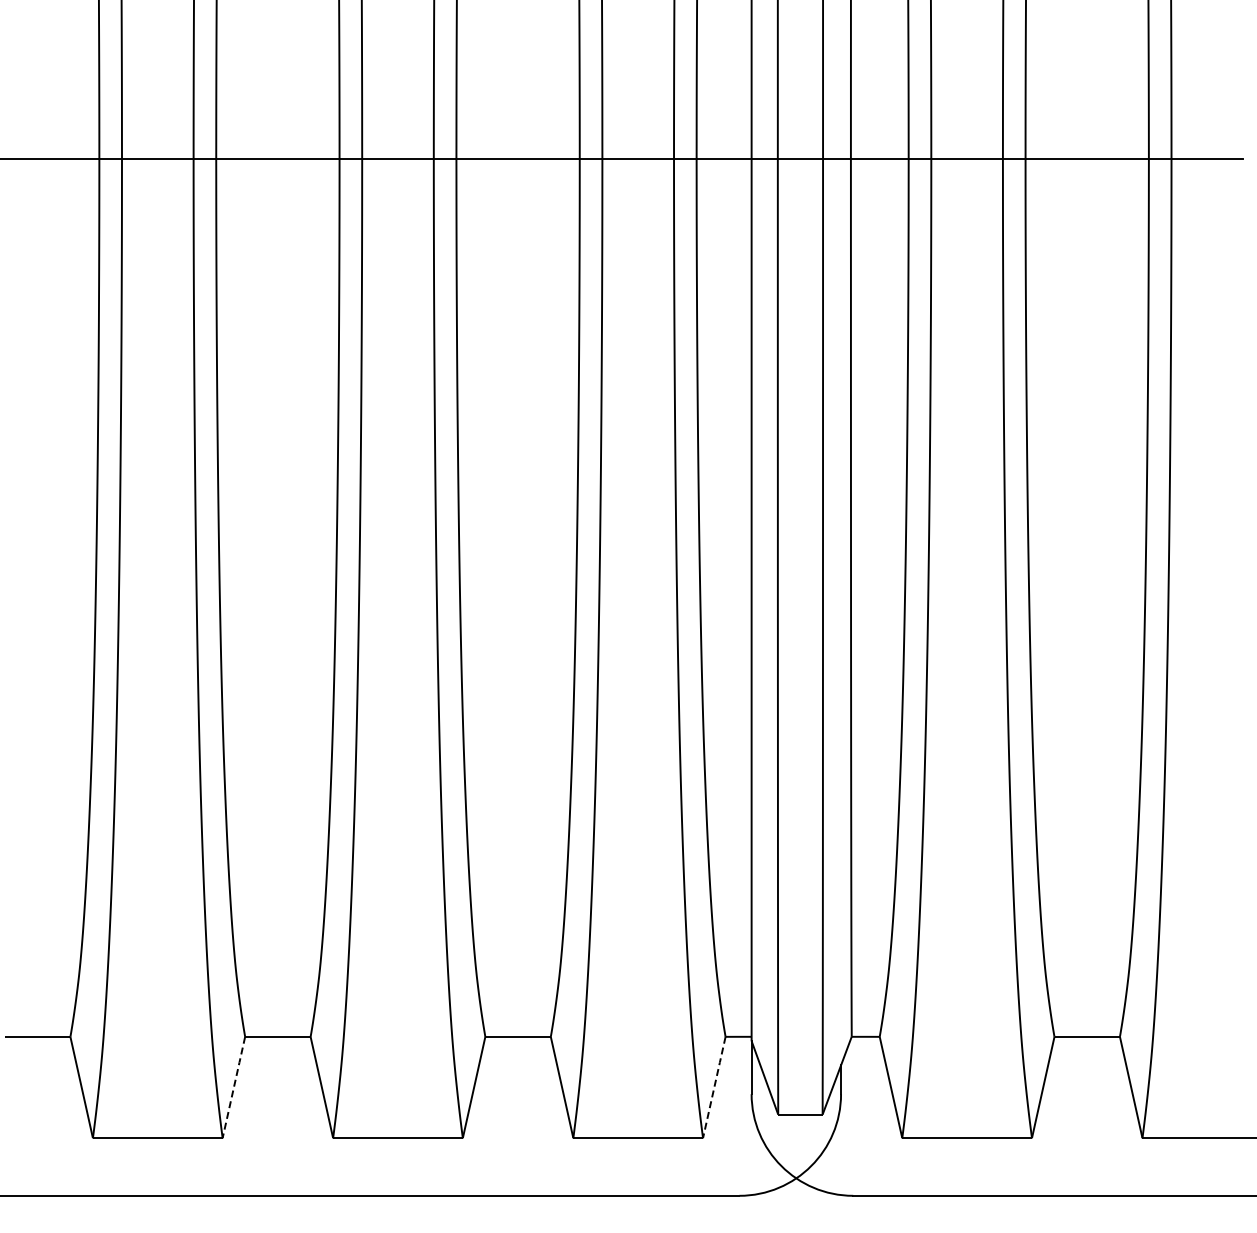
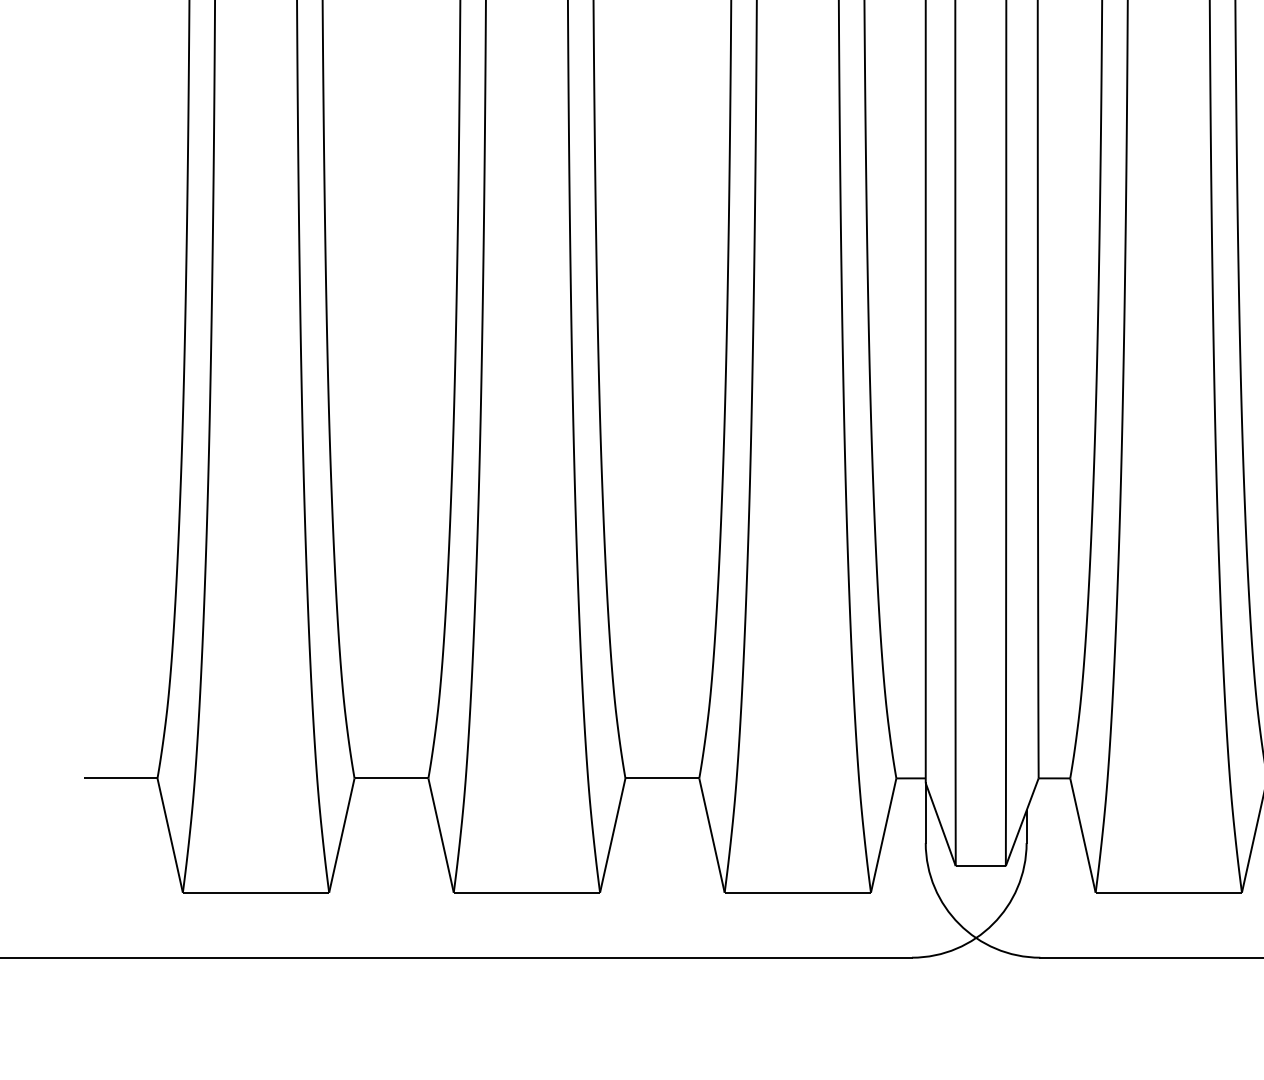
line: (234, 1087) -> (342, 835), dashed -> solid
line: (714, 1087) -> (883, 835), dashed -> solid

